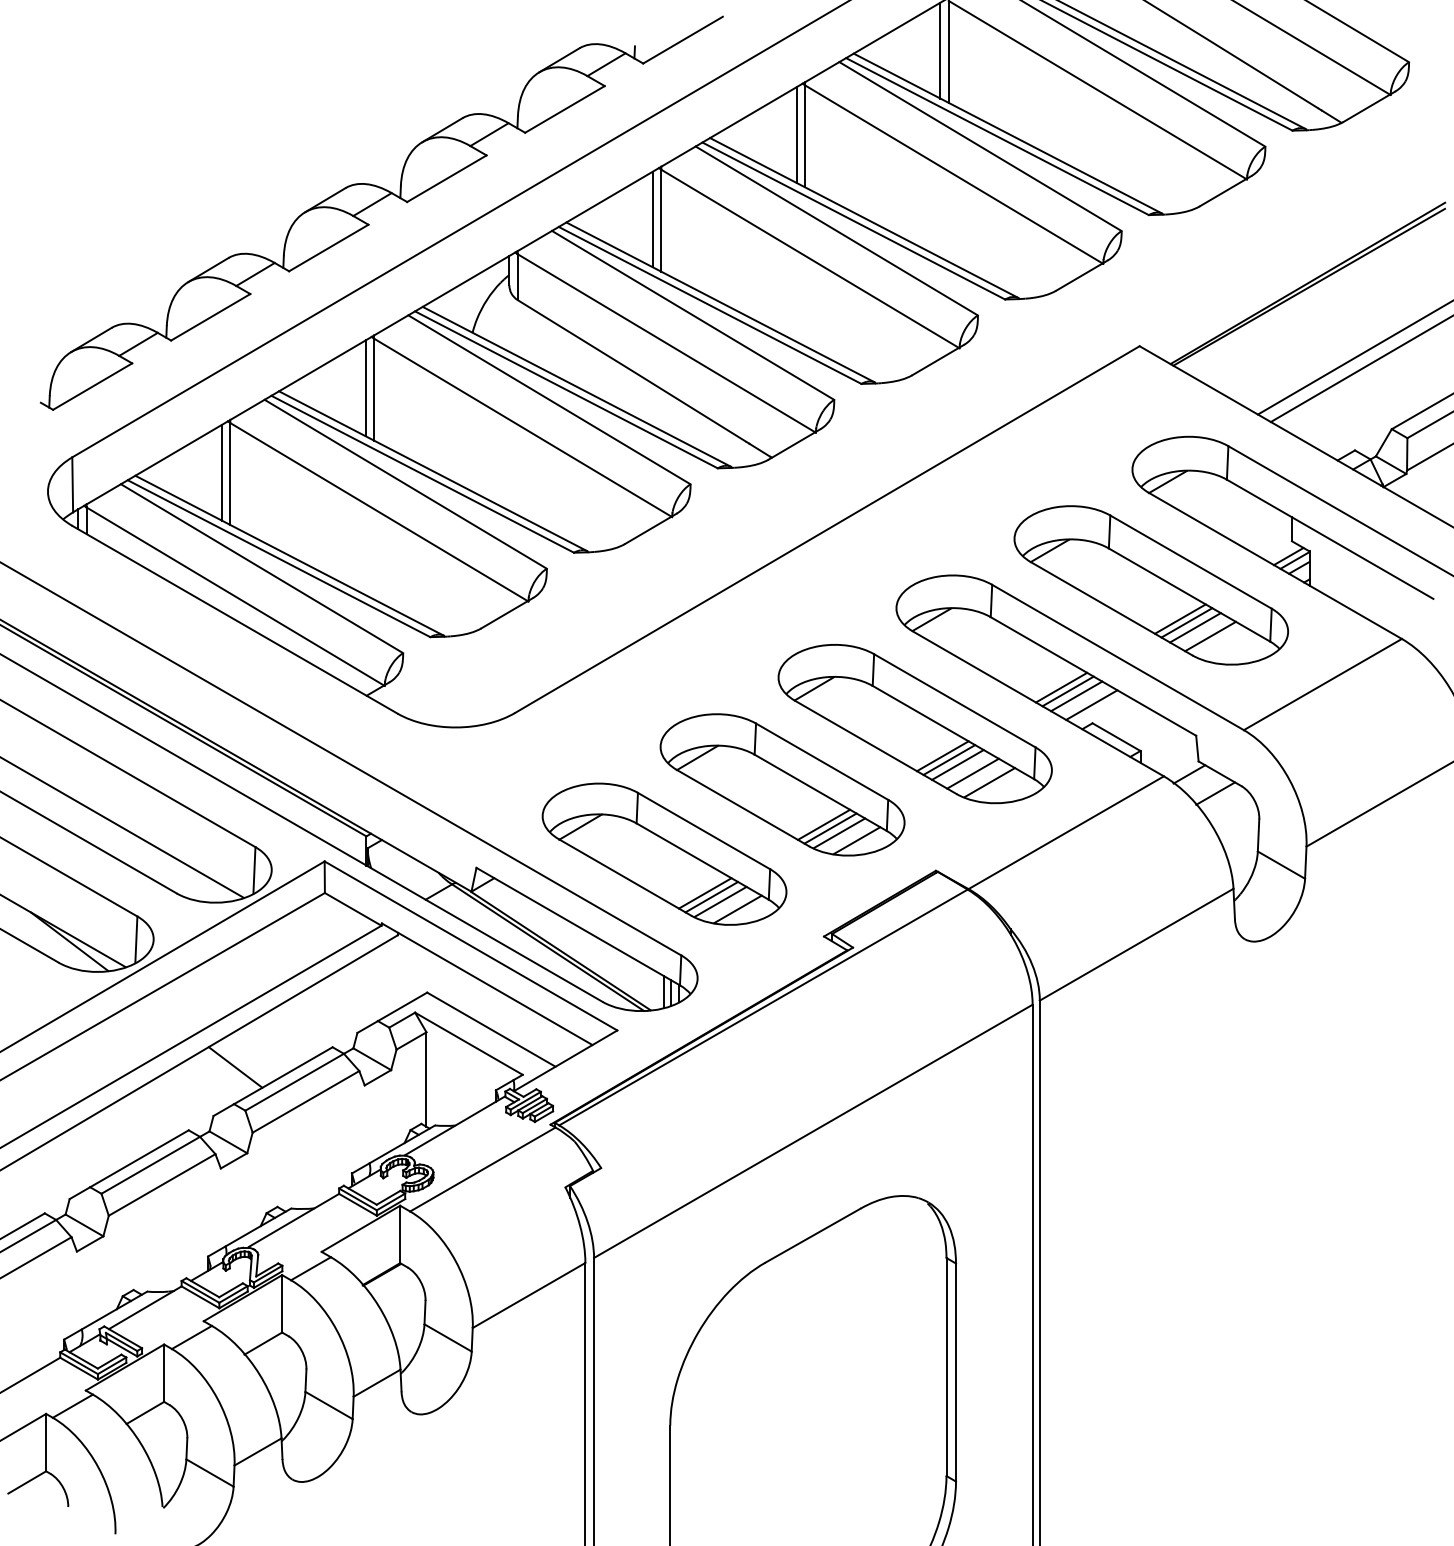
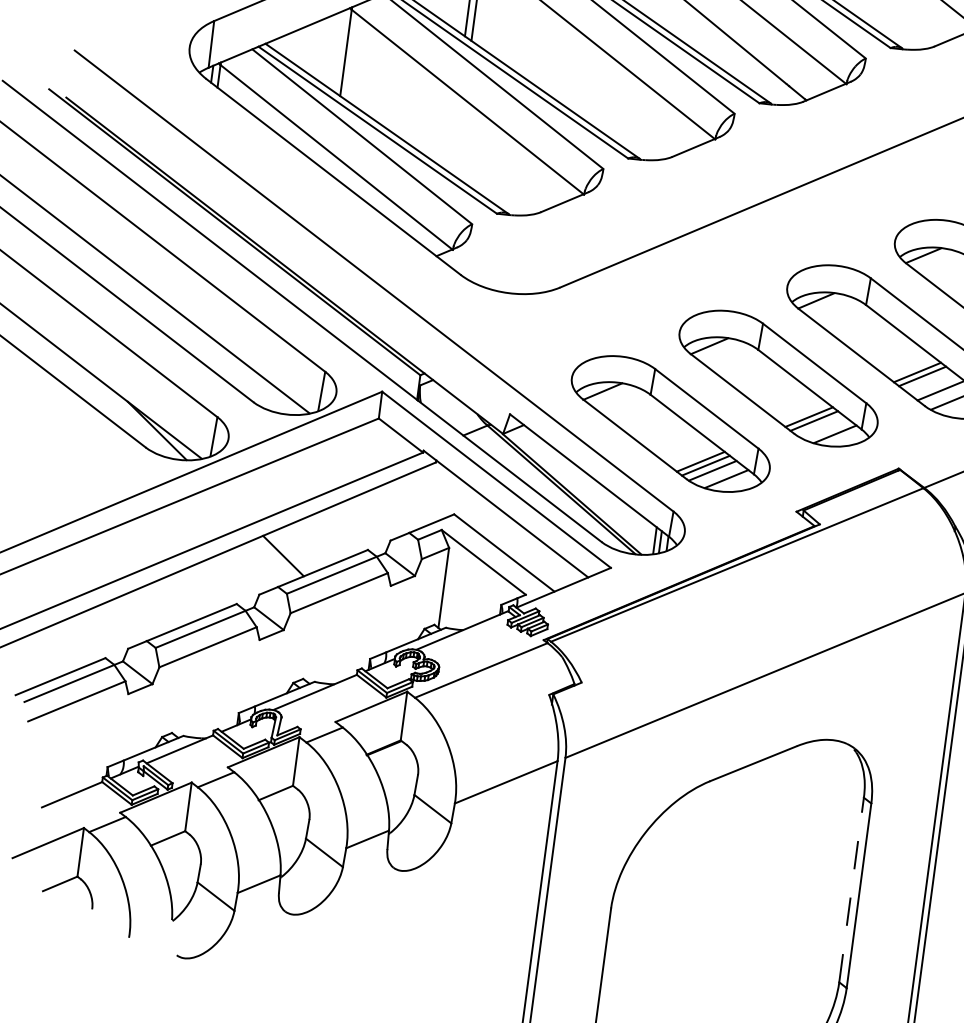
line: (221, 472) -> (338, 50), removed
line: (957, 764) -> (928, 381), removed
line: (839, 833) -> (821, 426), removed
line: (946, 1366) -> (851, 889), solid -> dashed

